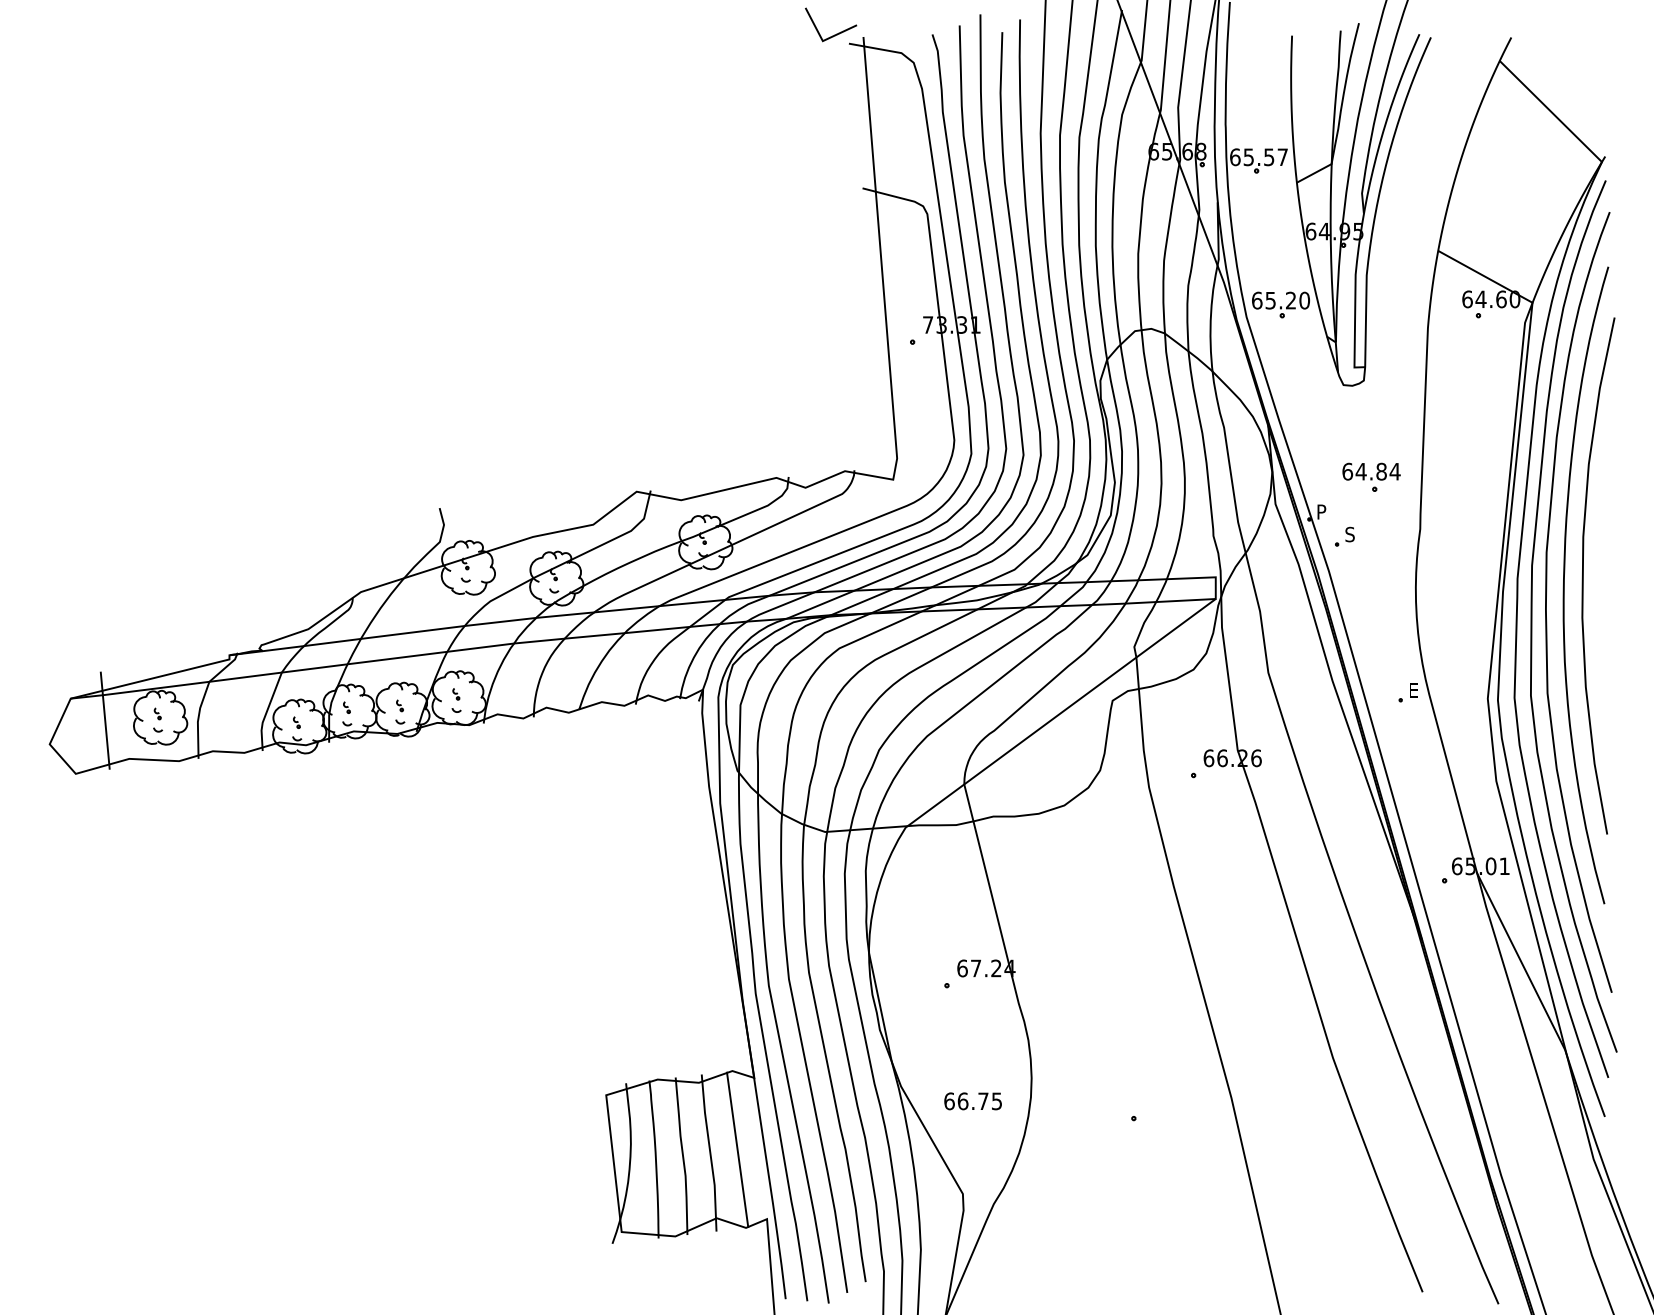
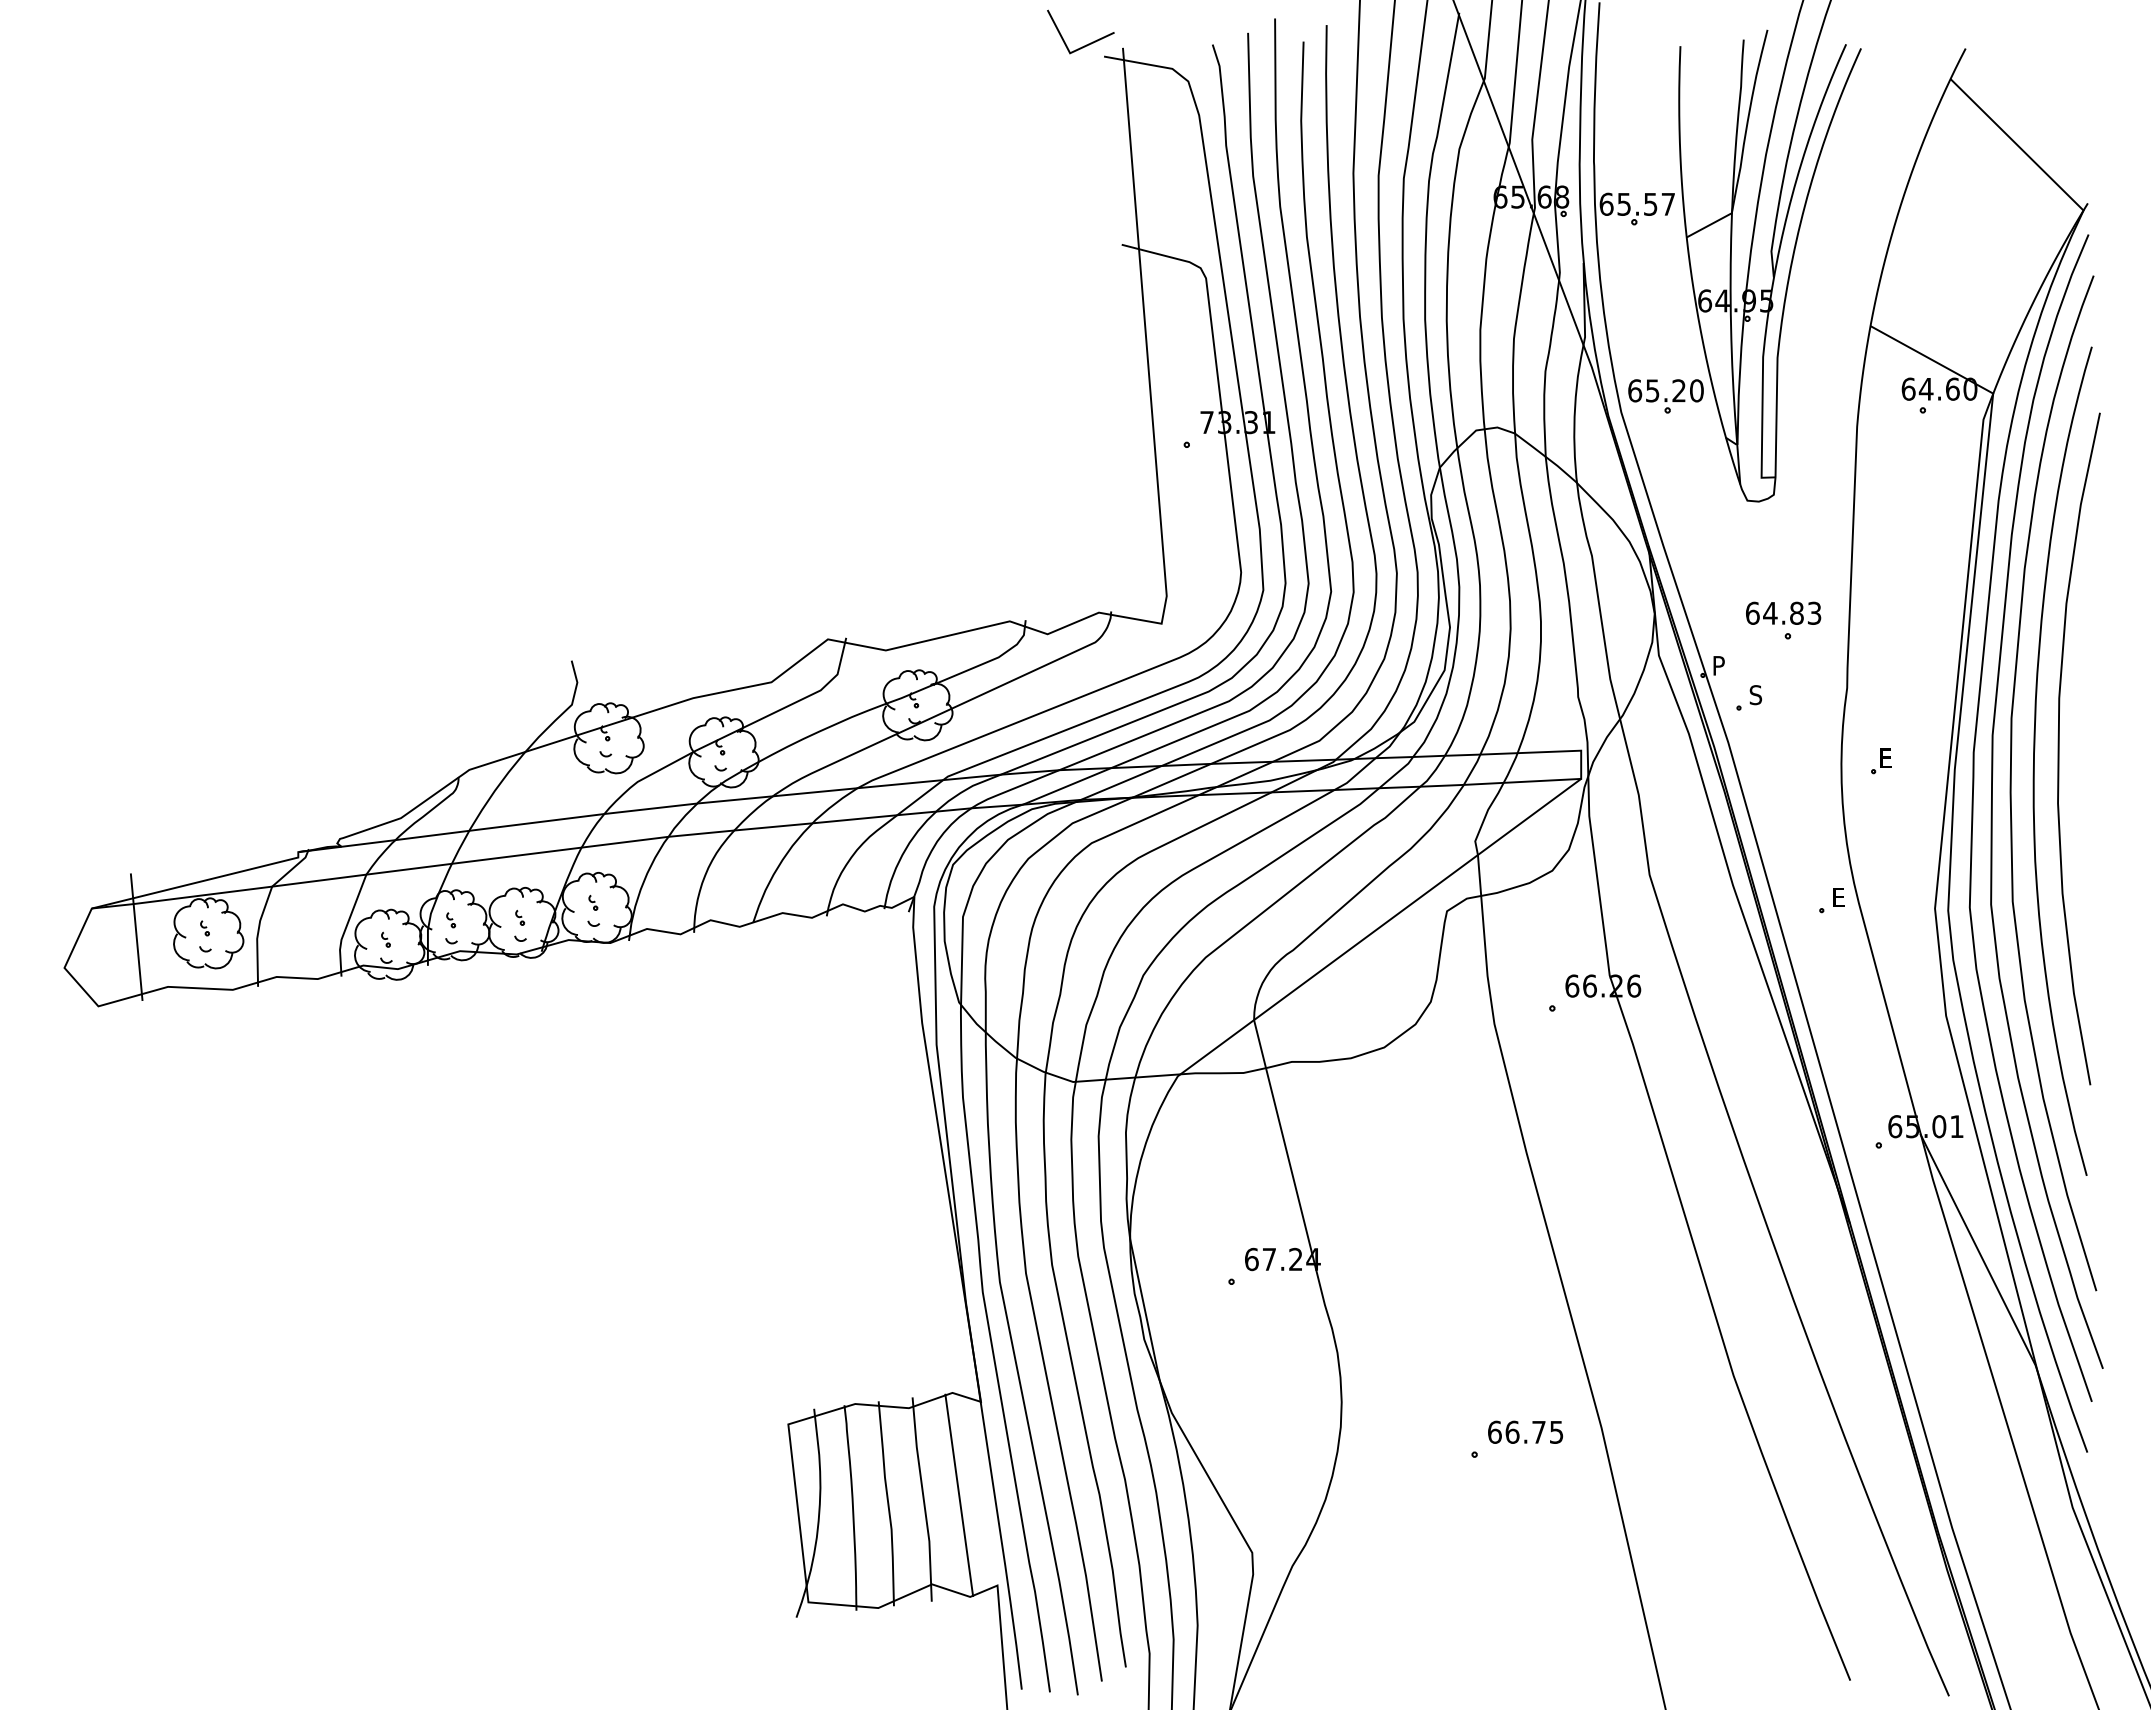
text: (1395, 471) -> (1814, 612), 64.84 -> 64.83
part: (1446, 585) -> (1881, 761), added
text: (973, 1100) -> (1525, 1431), moved

